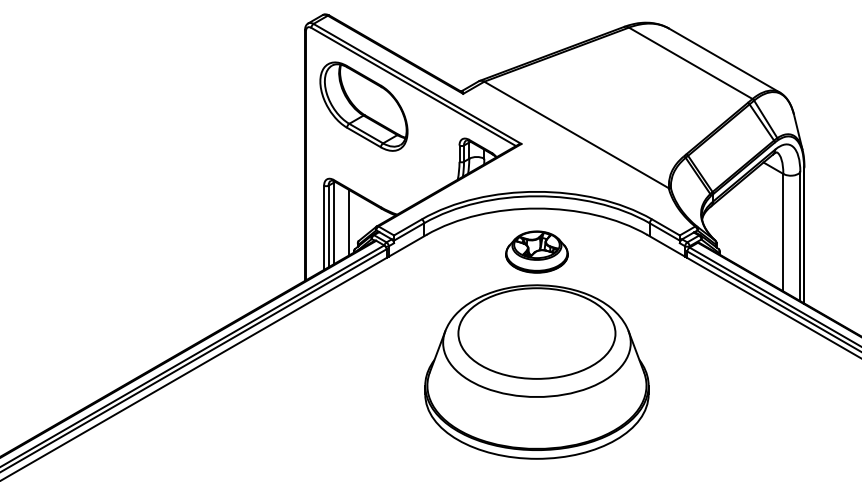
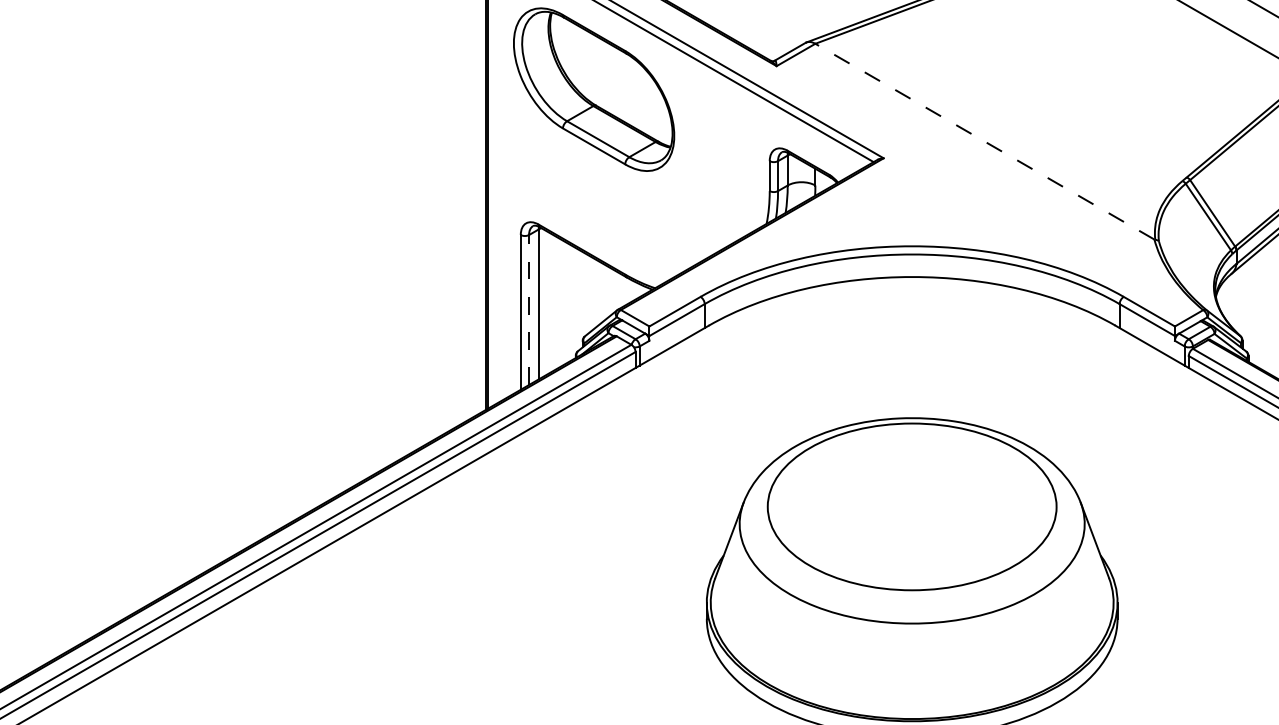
line: (576, 134) -> (984, 140), solid -> dashed
line: (348, 222) -> (565, 302), removed
line: (328, 226) -> (528, 310), solid -> dashed
part: (536, 251) -> (911, 356), removed

